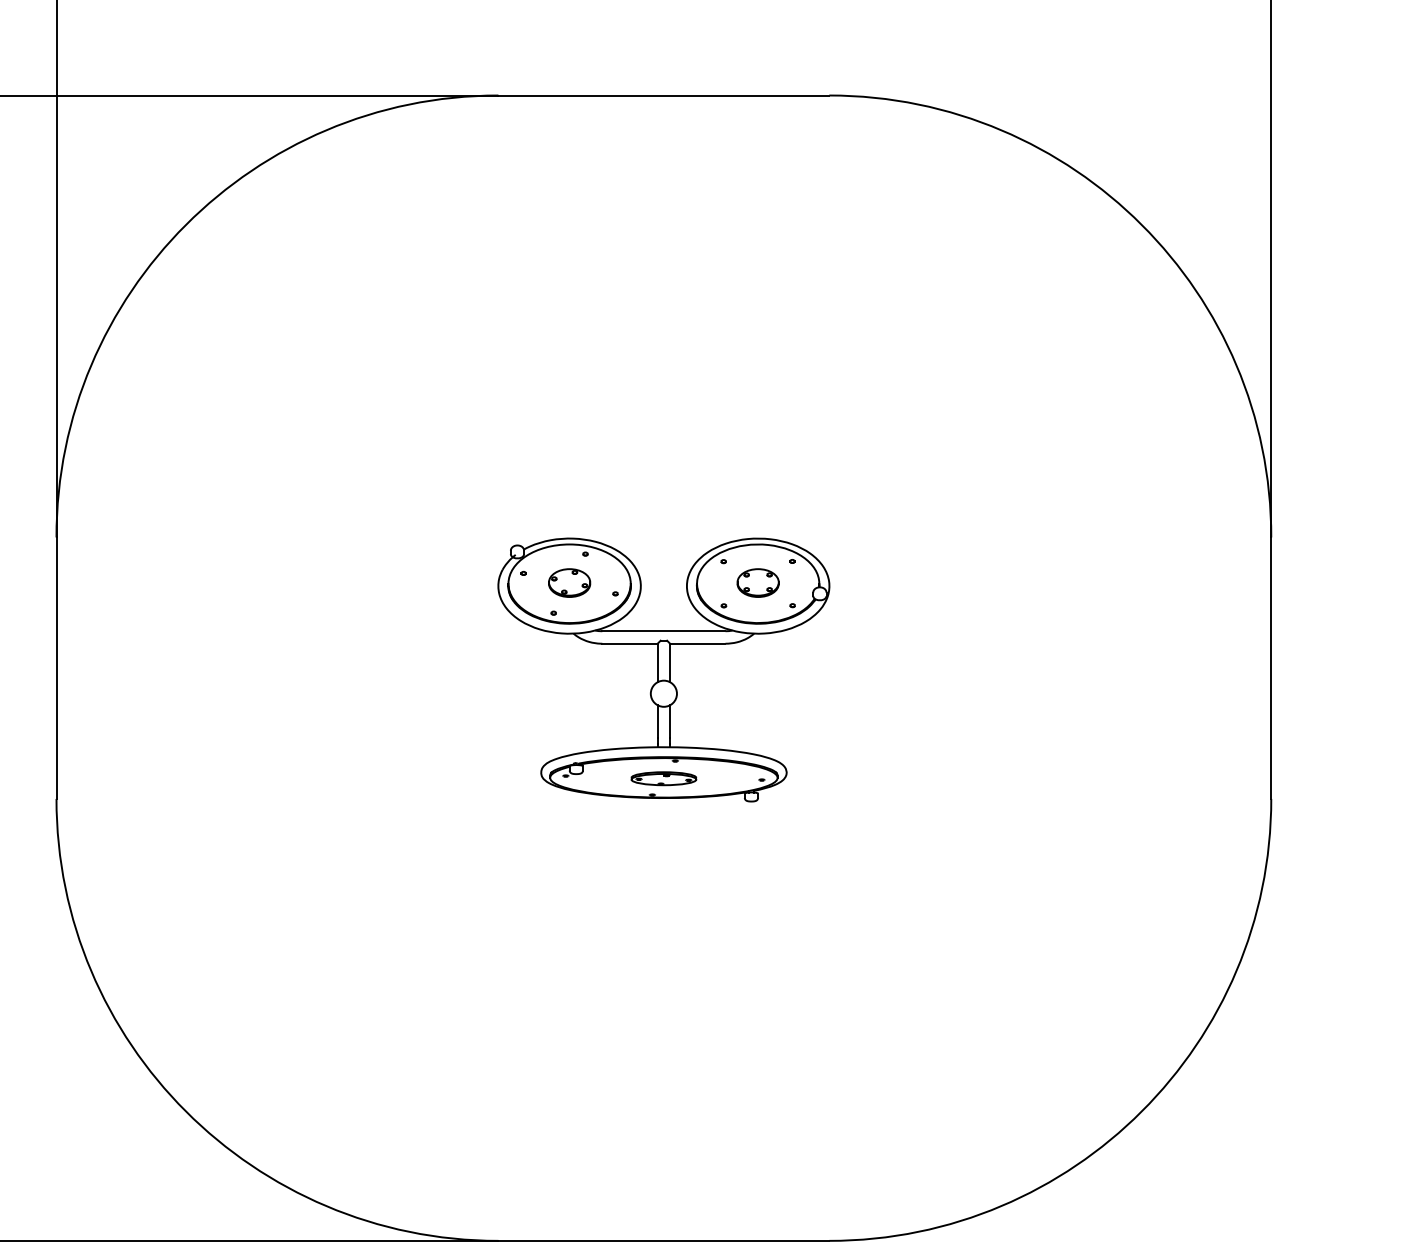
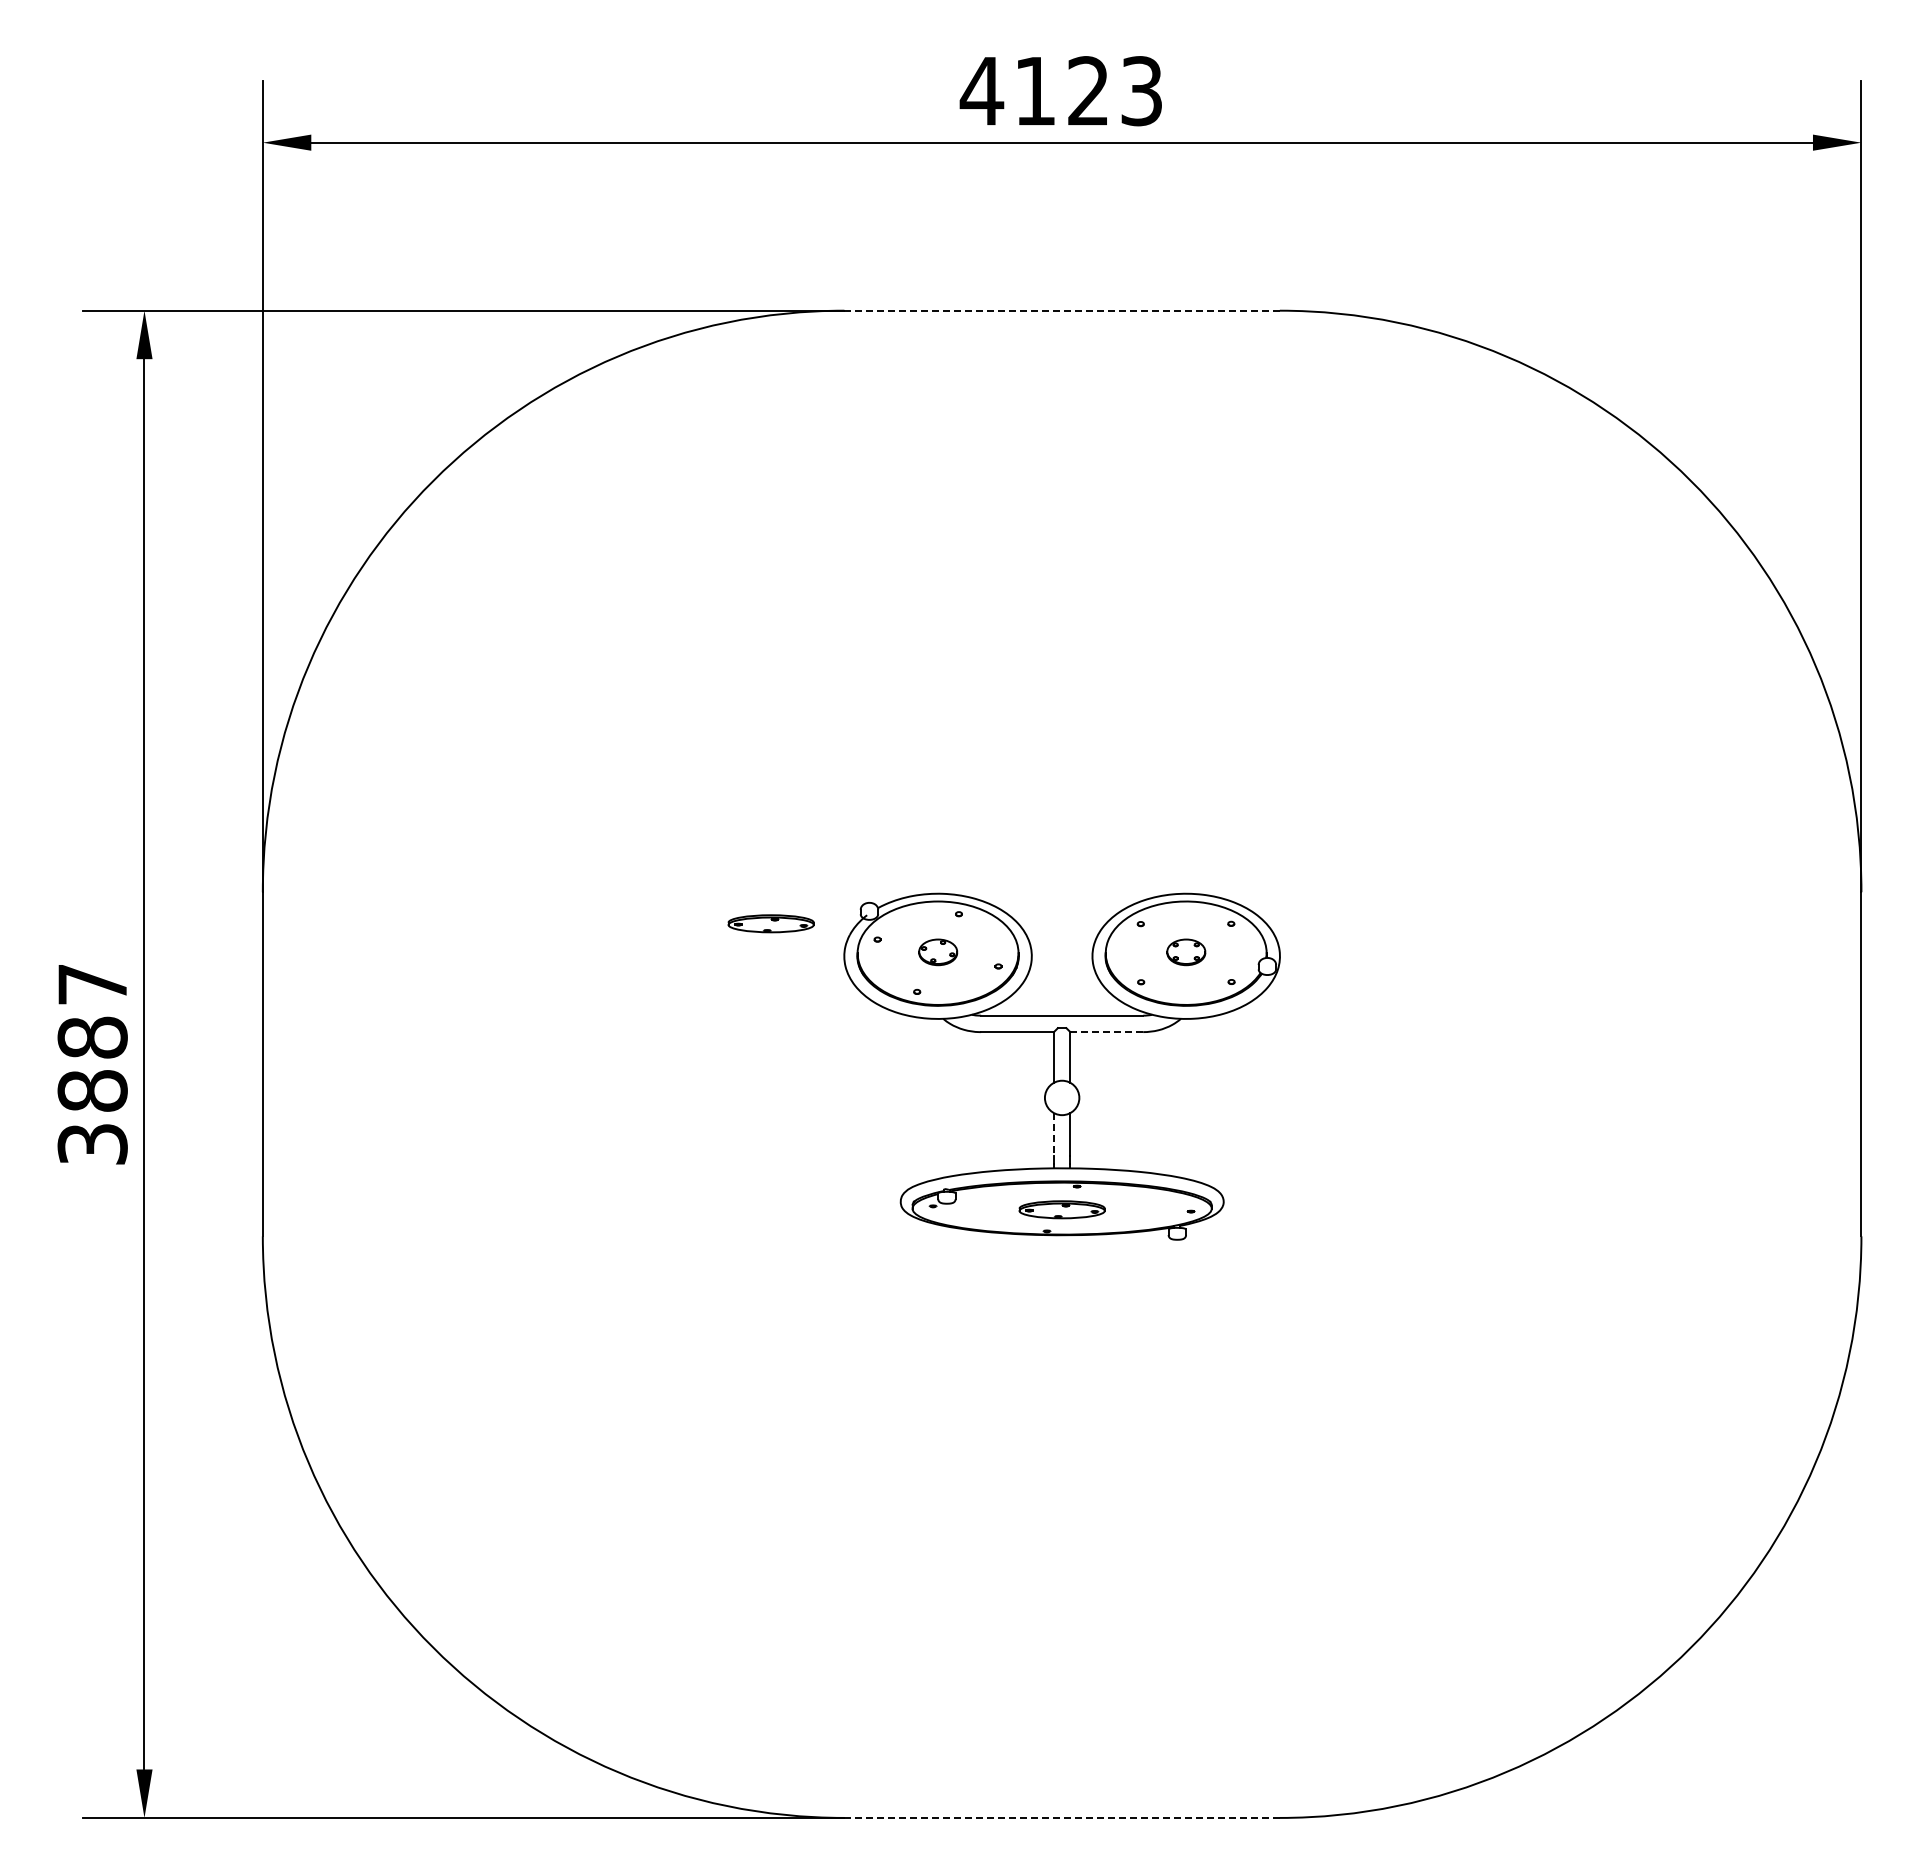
line: (664, 95) -> (1062, 310), solid -> dashed
part: (442, 561) -> (770, 923), added
part: (569, 583) -> (938, 952), size x0.7
part: (758, 583) -> (1186, 952), size x0.7
line: (698, 644) -> (1107, 1032), solid -> dashed
line: (657, 722) -> (1053, 1135), solid -> dashed
line: (664, 1240) -> (1062, 1817), solid -> dashed

